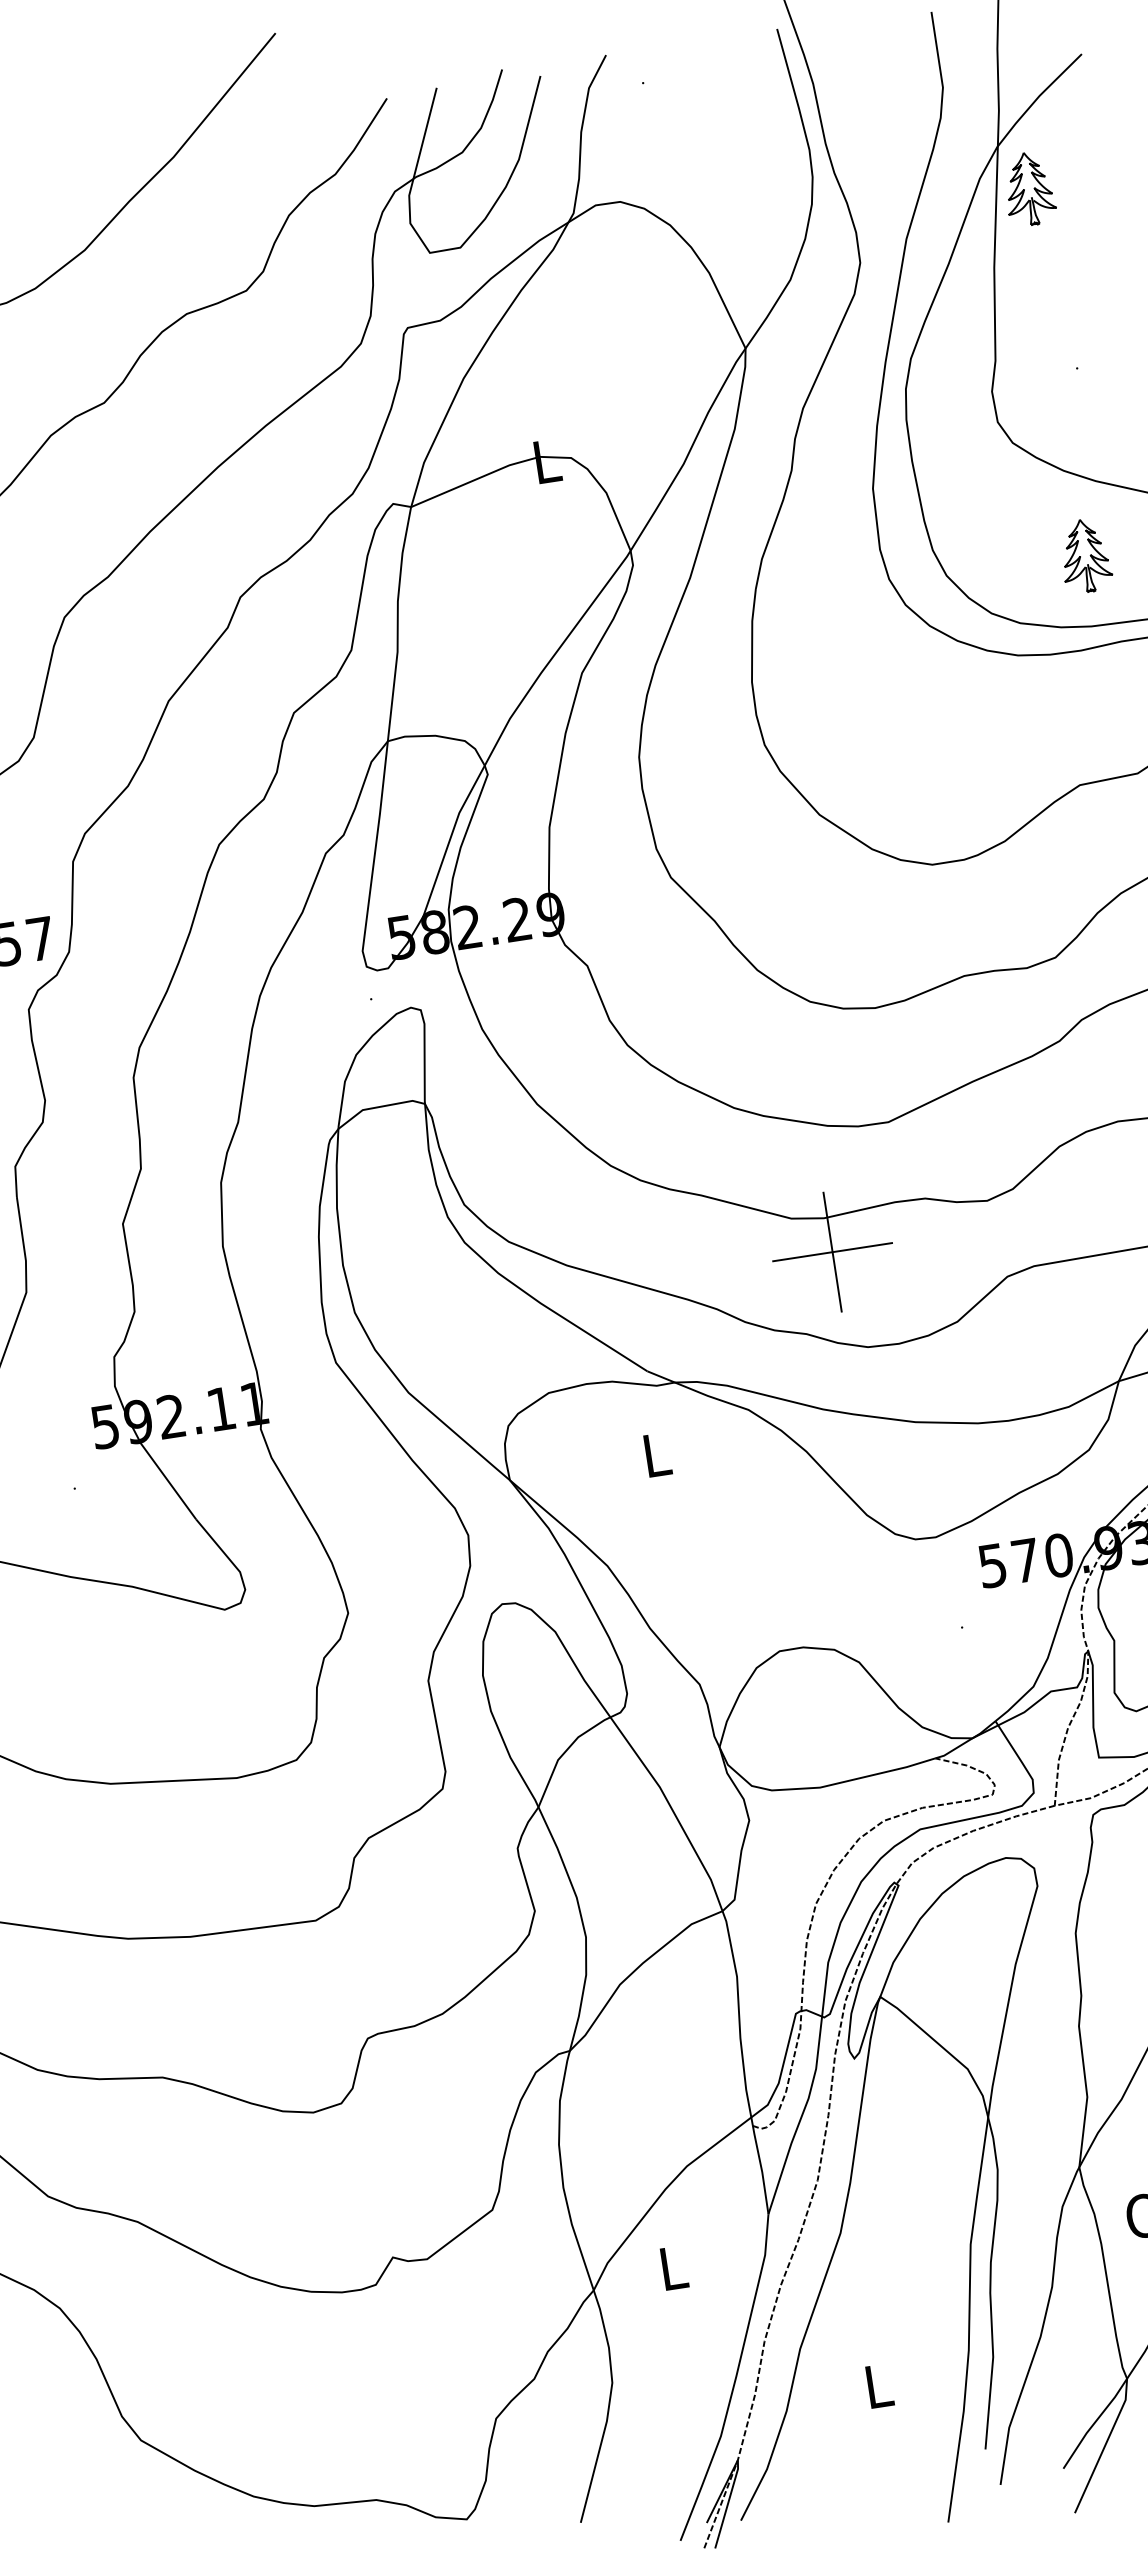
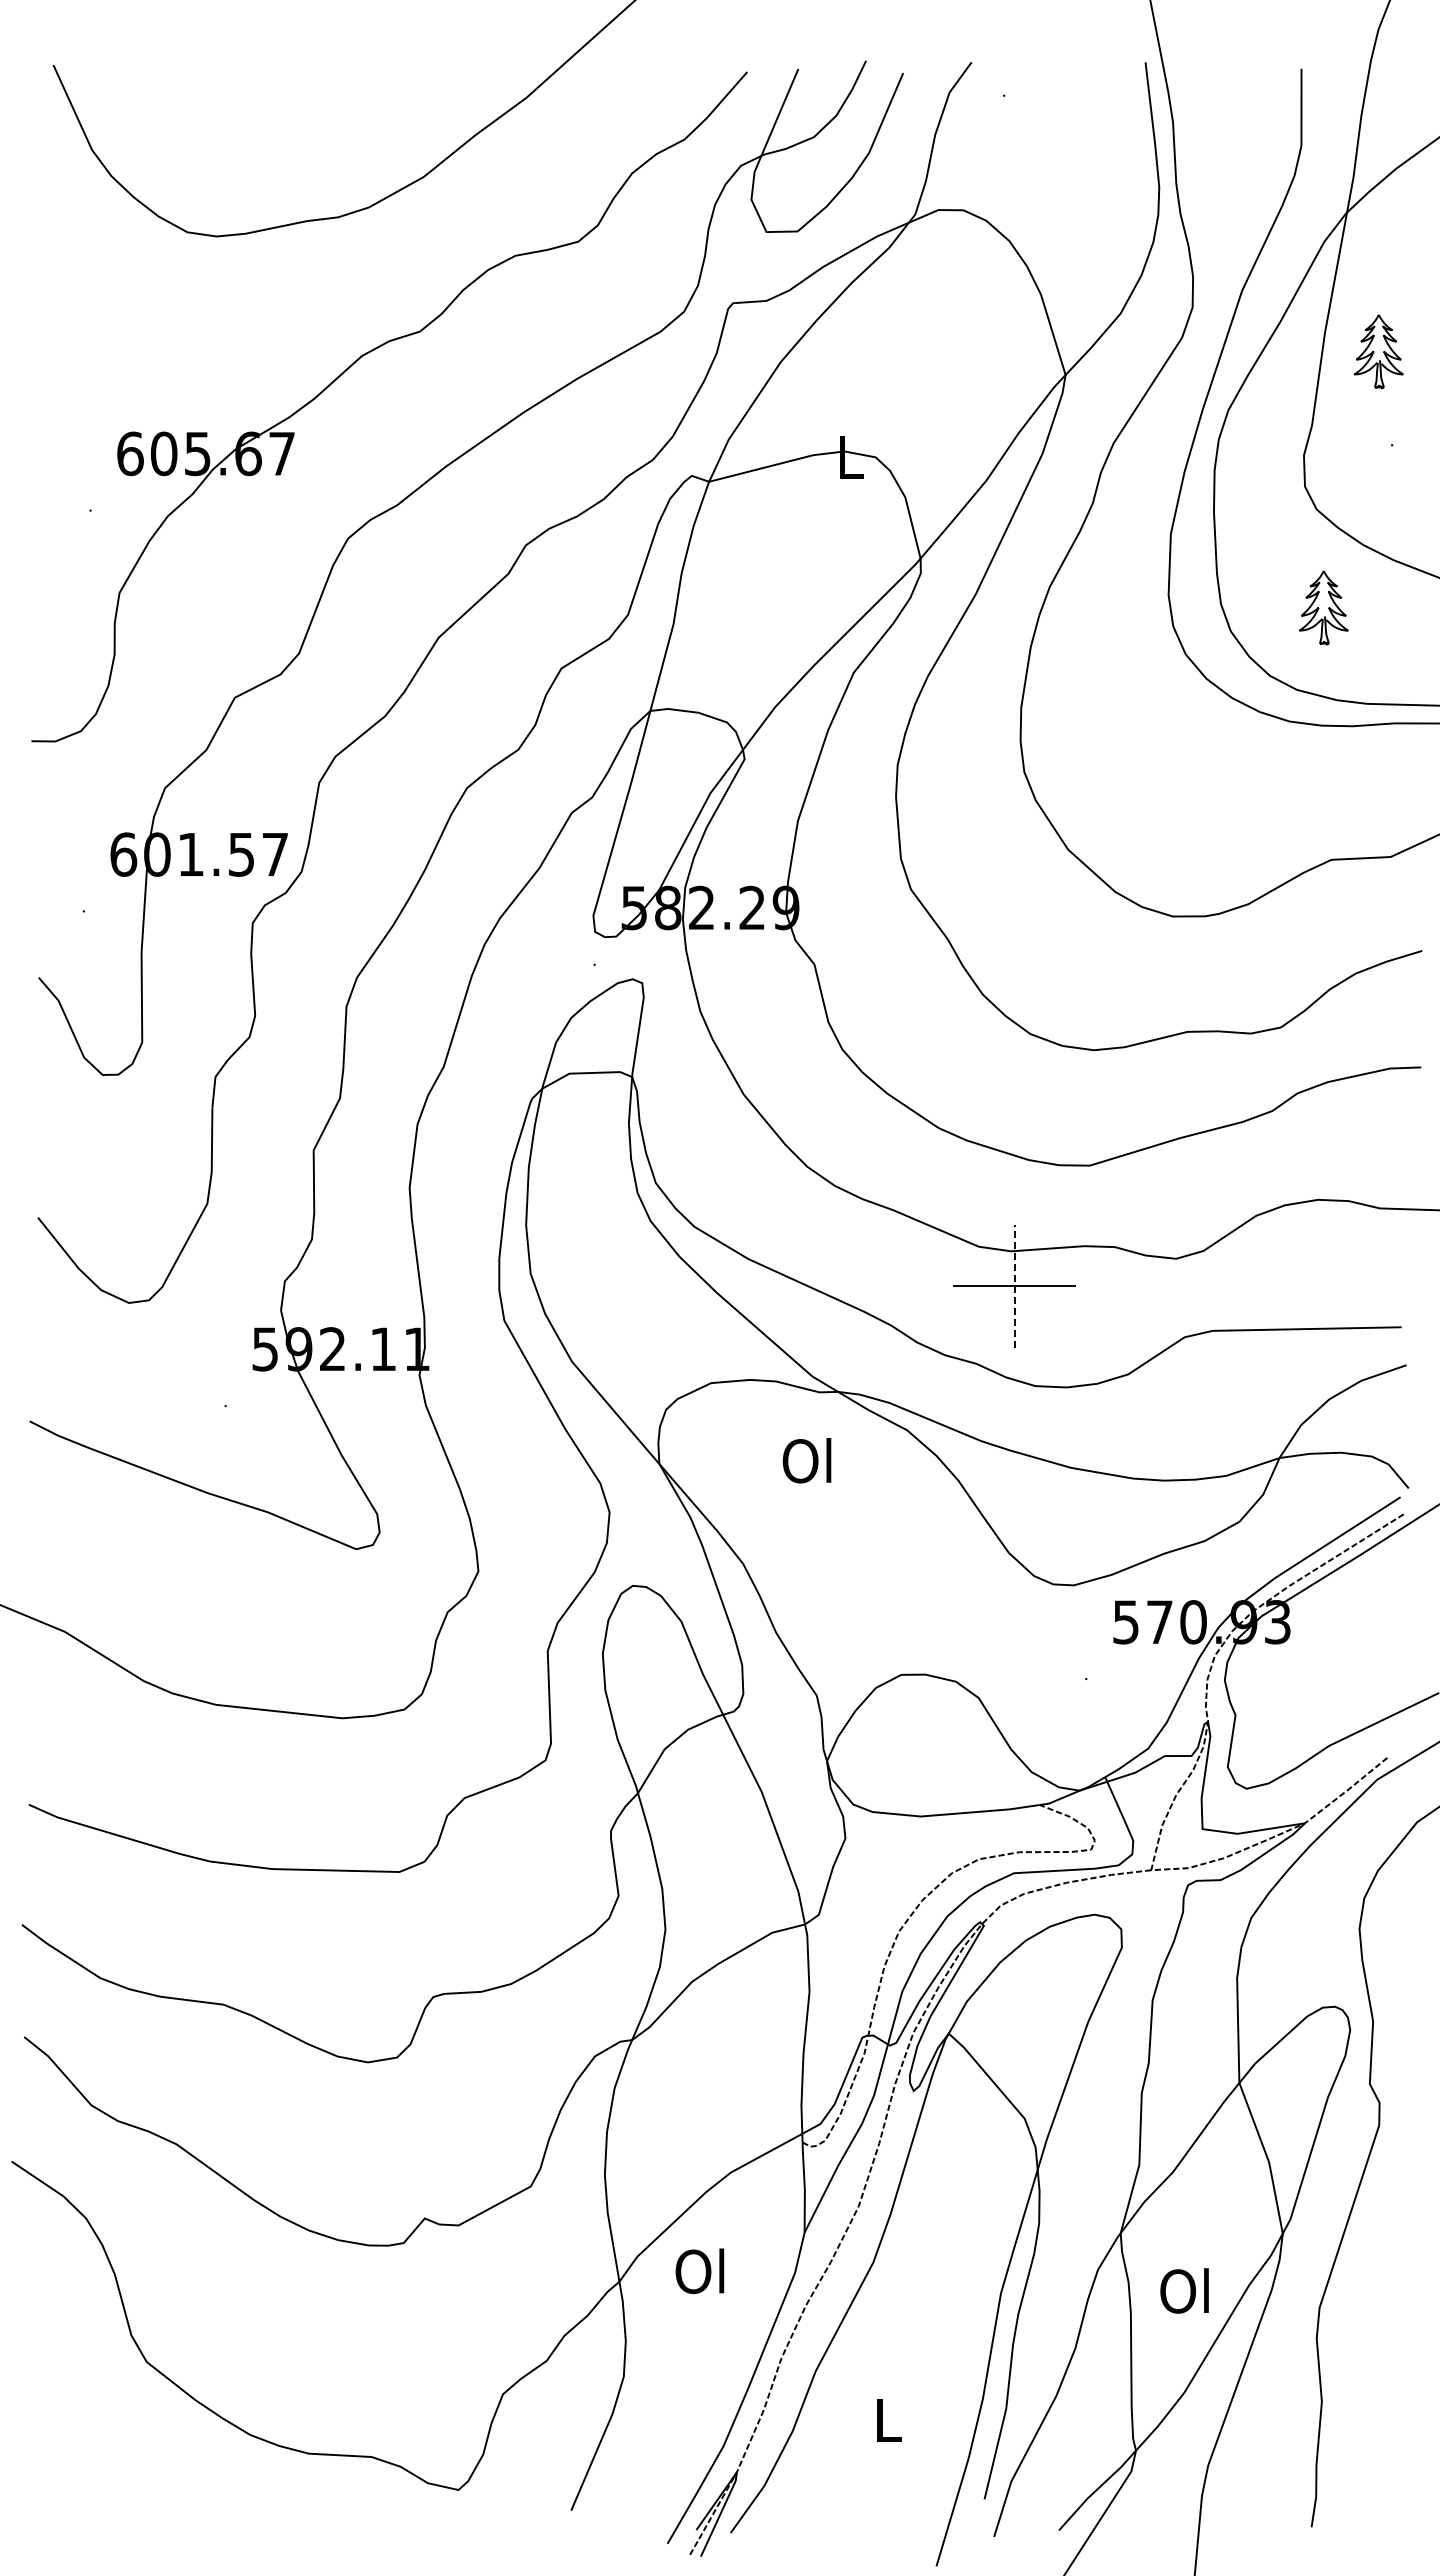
part: (1028, 188) -> (1378, 351), moved
part: (1085, 555) -> (1323, 607), moved
line: (832, 1251) -> (1014, 1285), solid -> dashed
text: (654, 1454) -> (806, 1460), L -> Ol
text: (670, 2268) -> (699, 2271), L -> Ol

